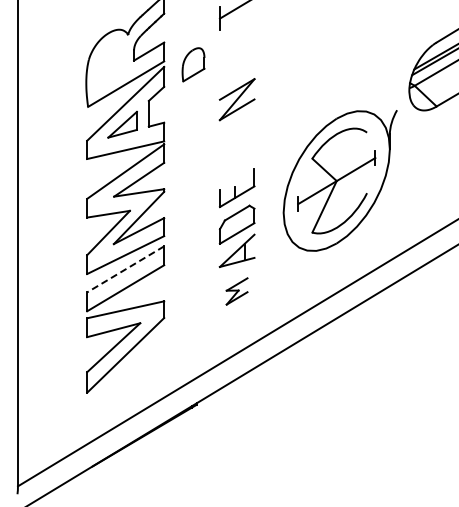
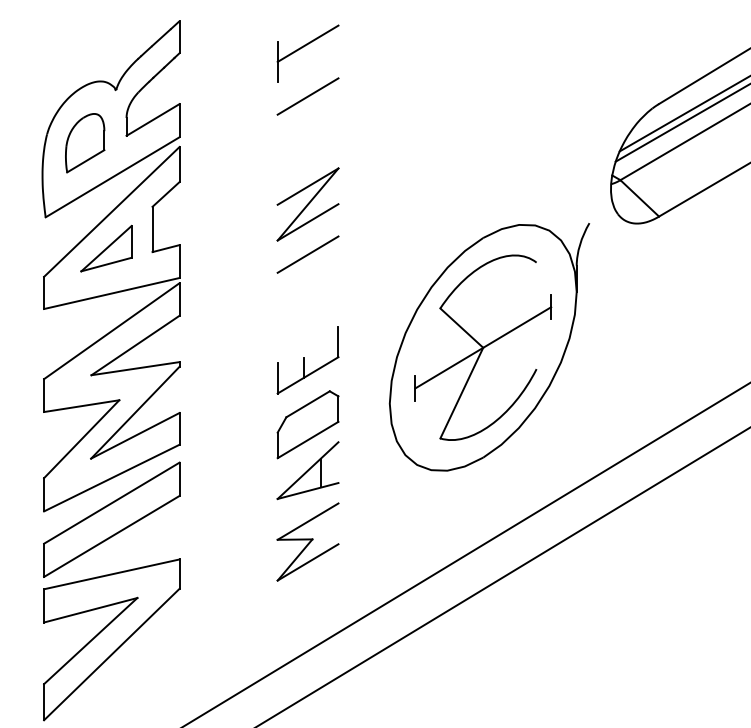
line: (236, 37) -> (306, 95), added
part: (193, 64) -> (85, 142), moved
line: (236, 127) -> (306, 253), added
line: (125, 269) -> (111, 503), dashed -> solid
part: (236, 291) -> (306, 542), size x1.67

